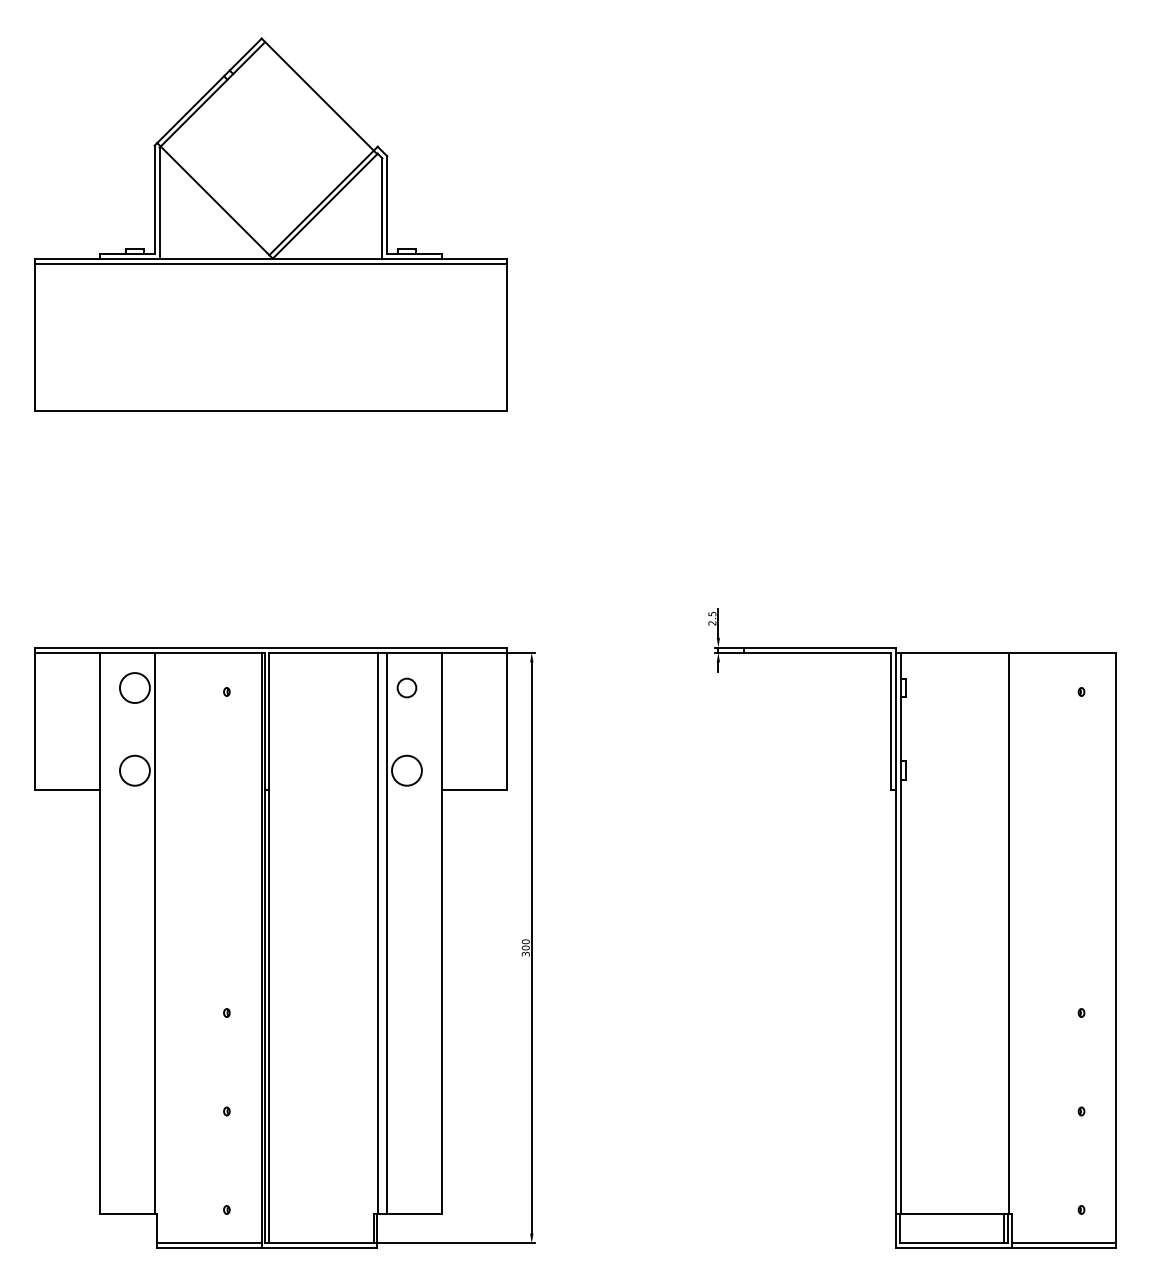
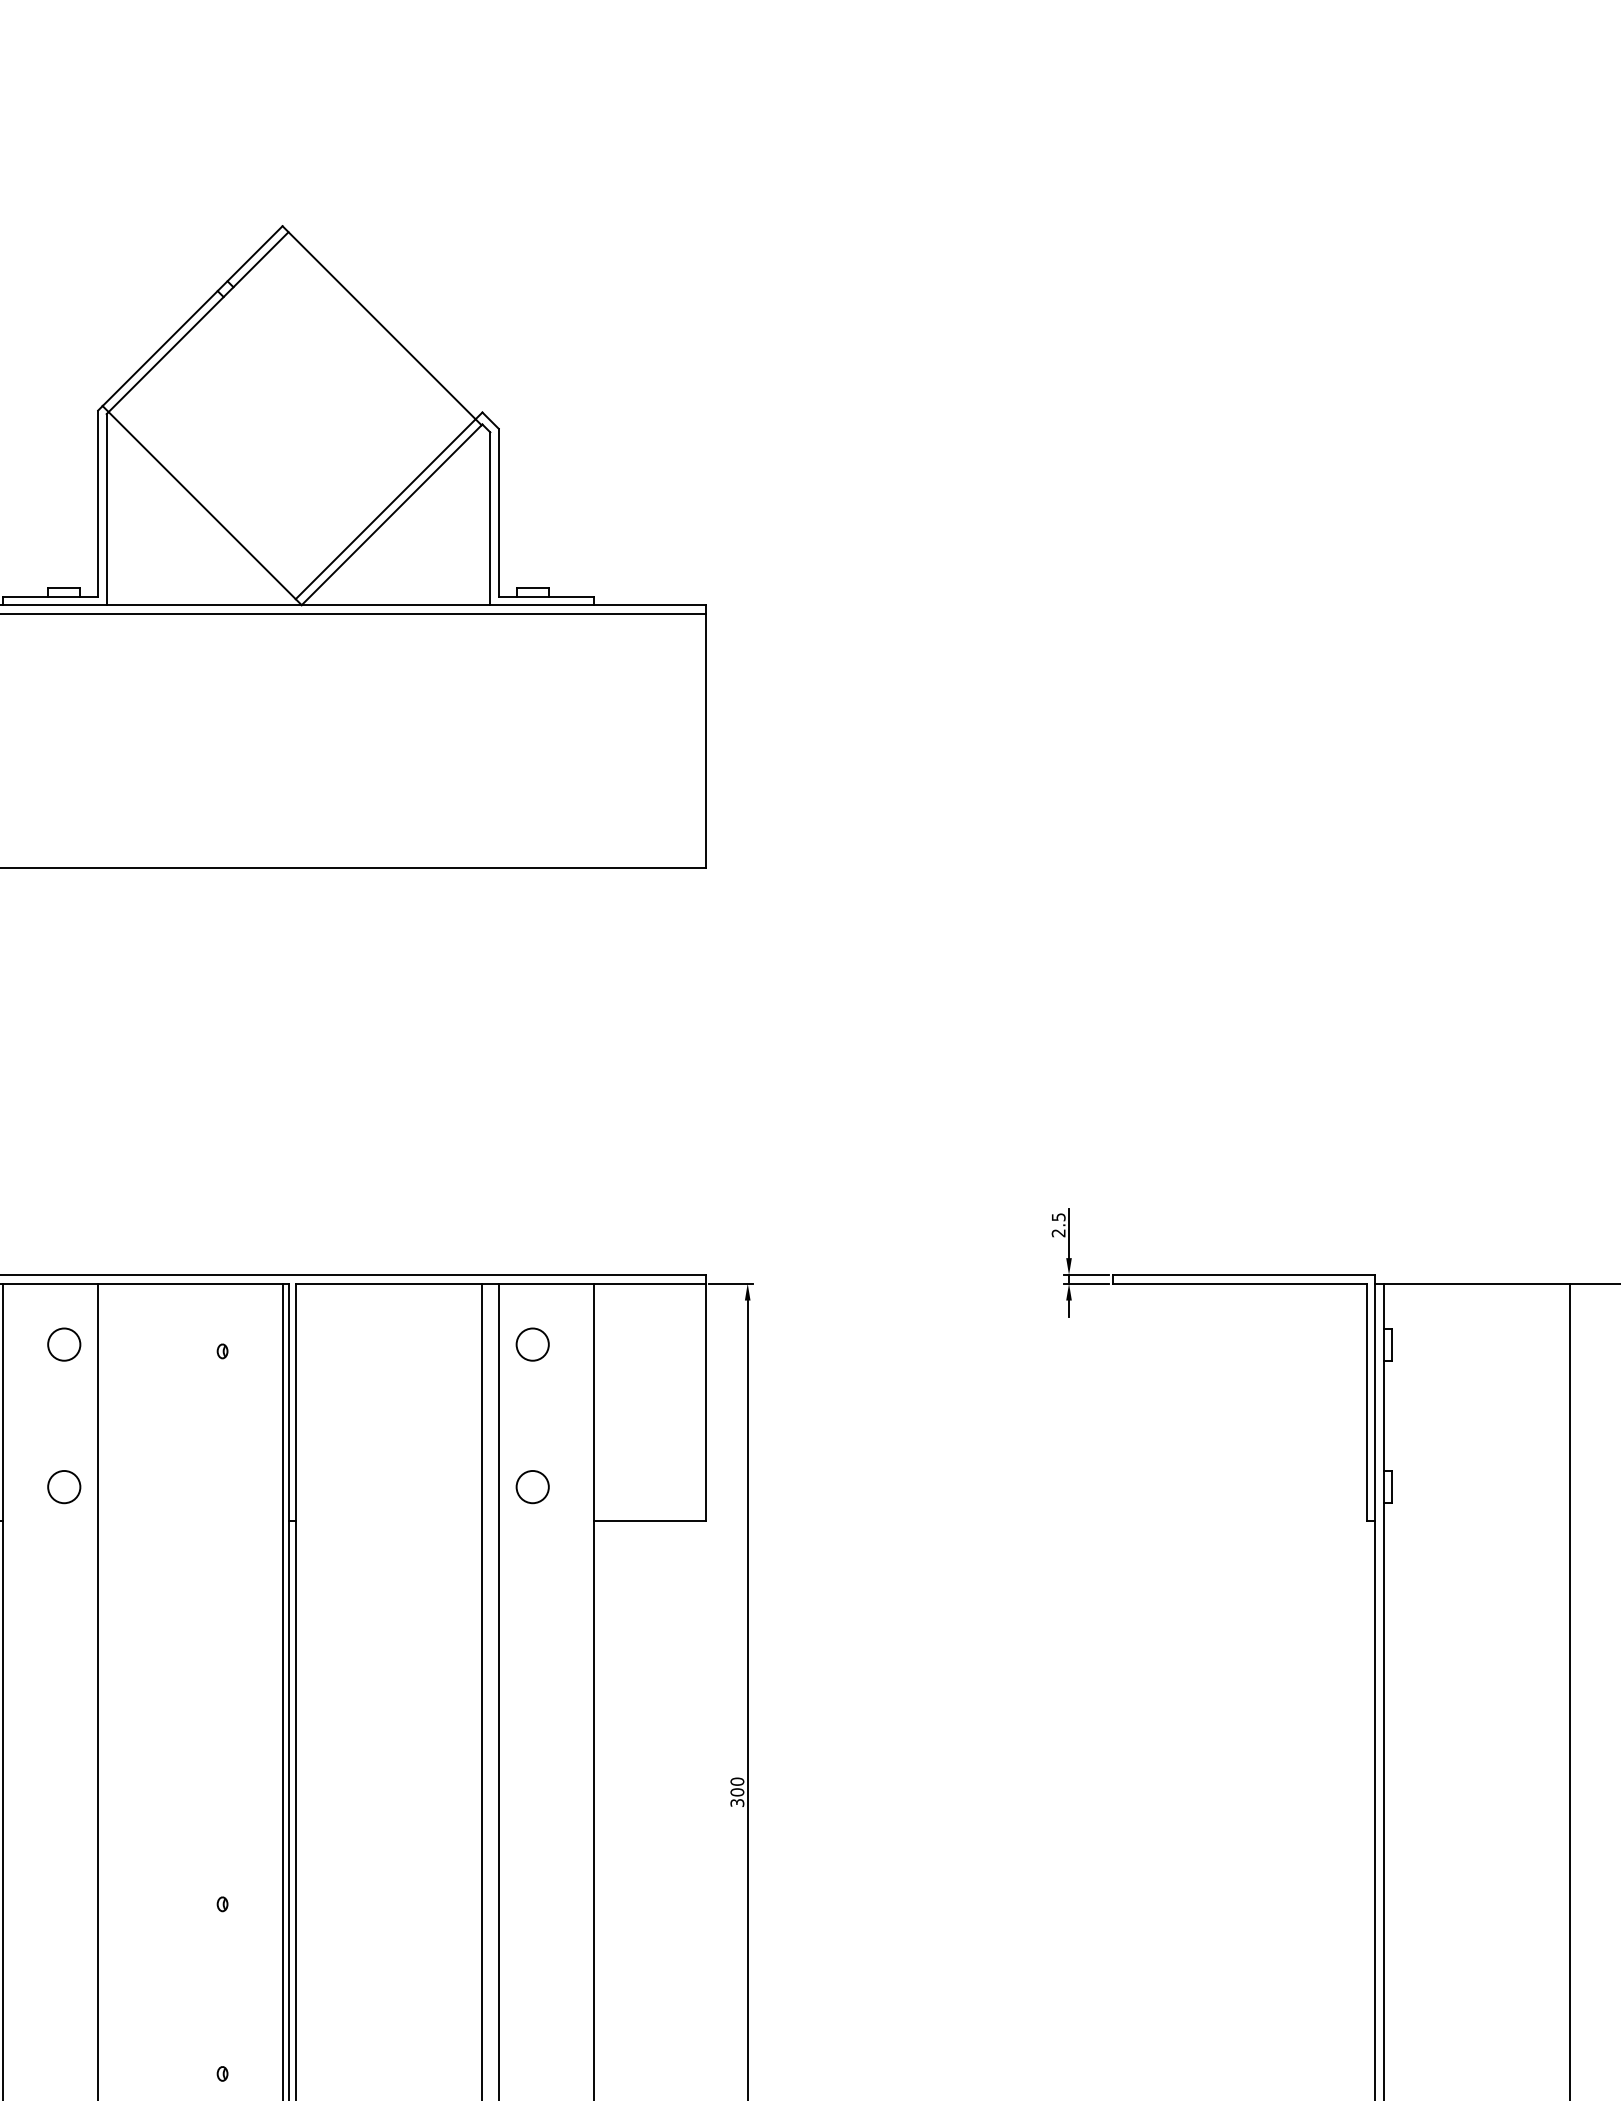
circle: (134, 687) -> (63, 1343), size x0.62
circle: (134, 770) -> (63, 1486), size x0.62
circle: (406, 770) -> (531, 1486), size x0.62

